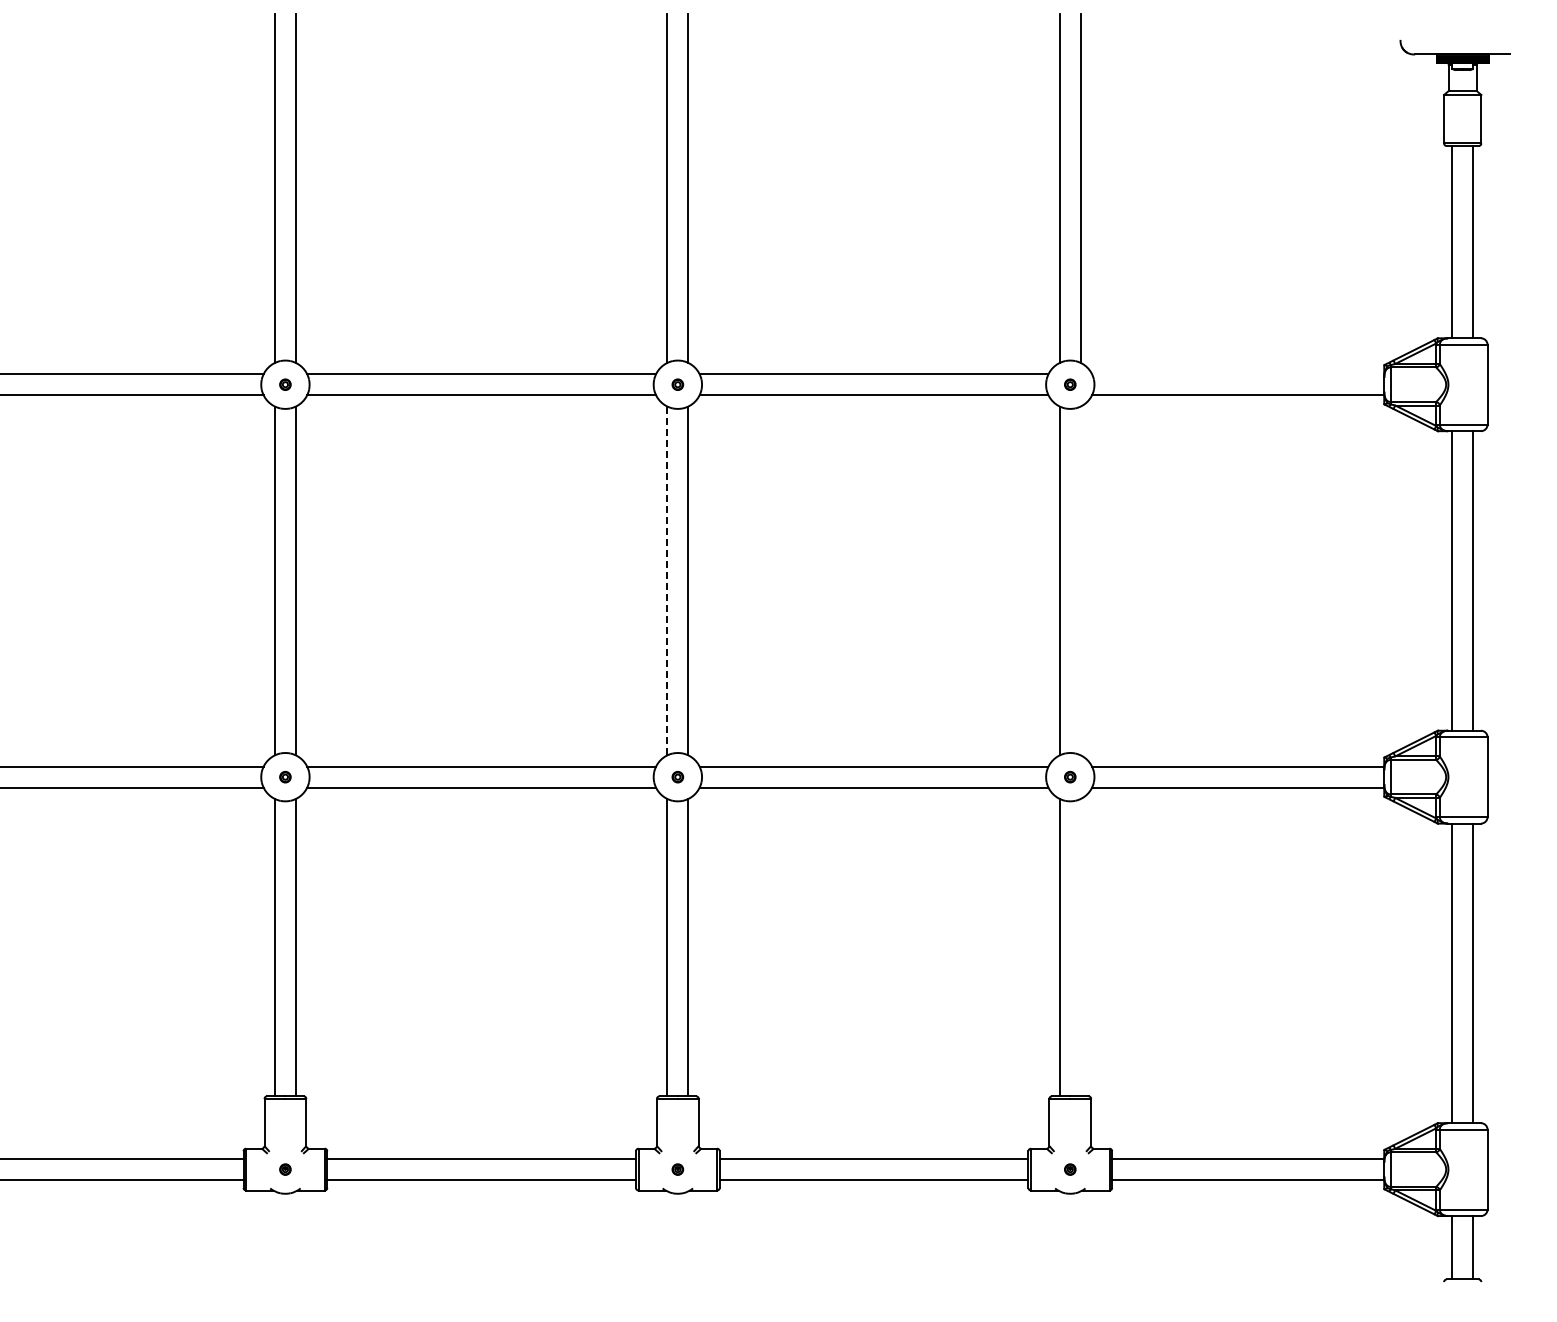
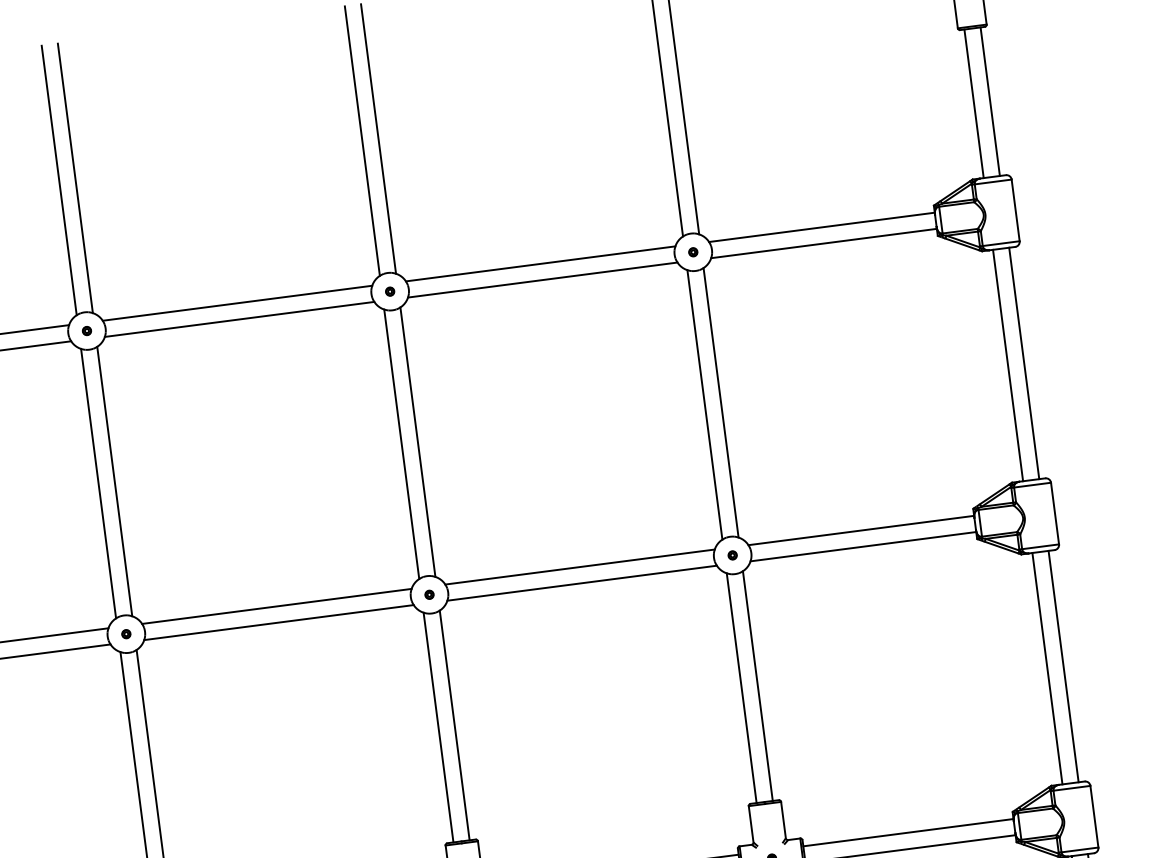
line: (1238, 374) -> (822, 227), added
line: (1080, 580) -> (720, 402), added
line: (667, 581) -> (401, 444), dashed -> solid
line: (1080, 947) -> (757, 685), added

